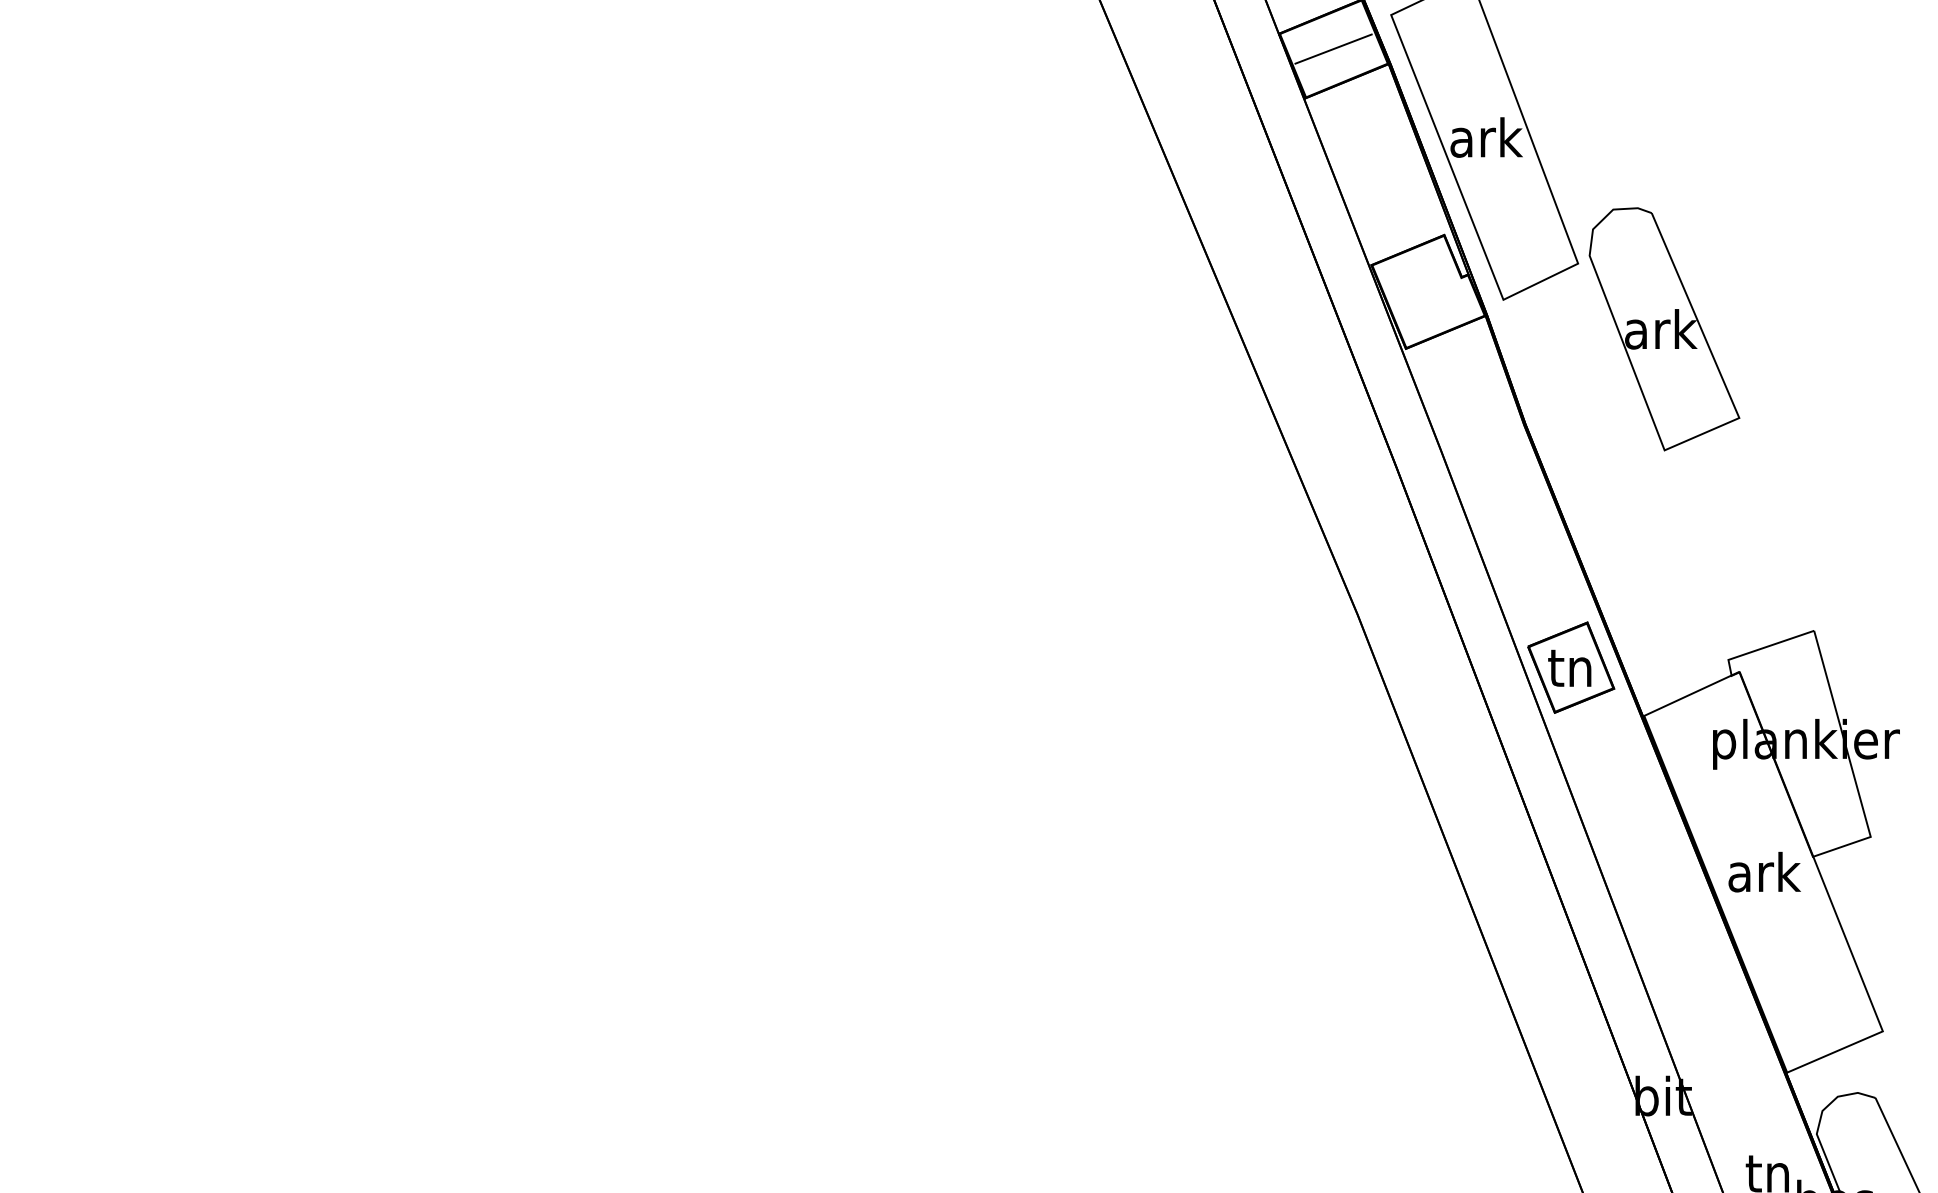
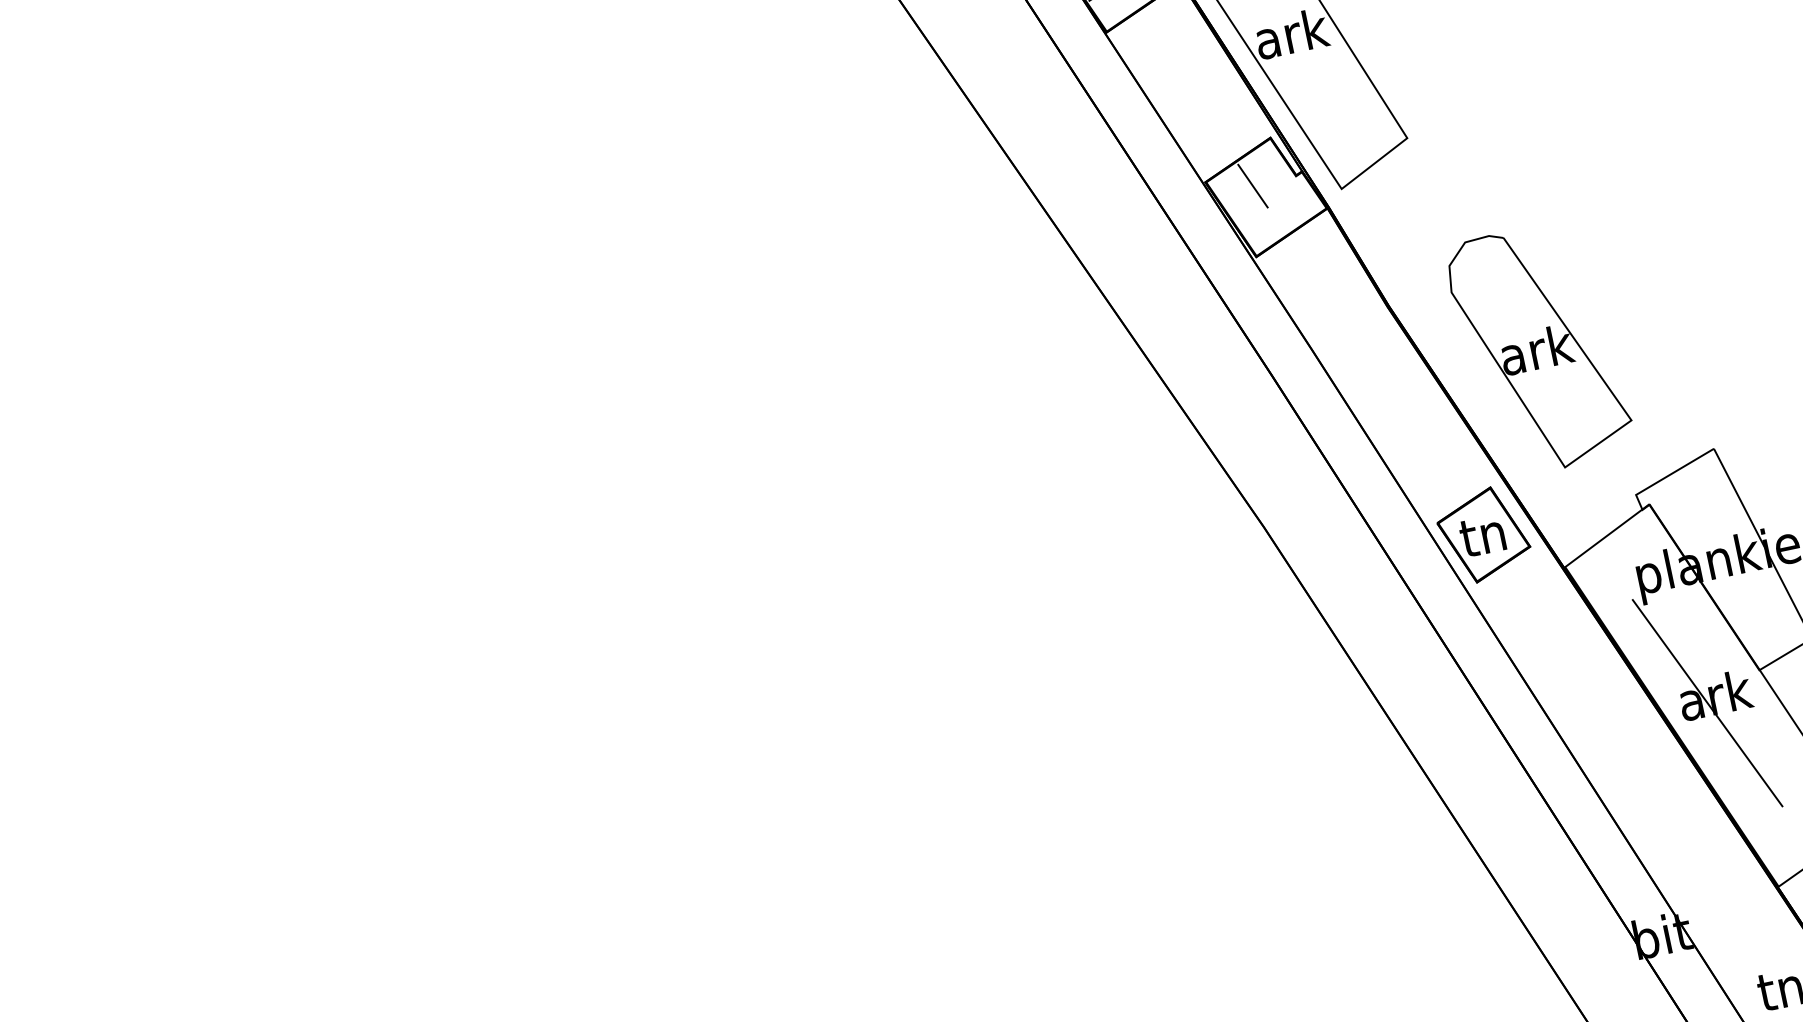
line: (1417, 278) -> (1253, 185), added
part: (1664, 329) -> (1540, 349), moved
line: (1755, 878) -> (1707, 703), added

